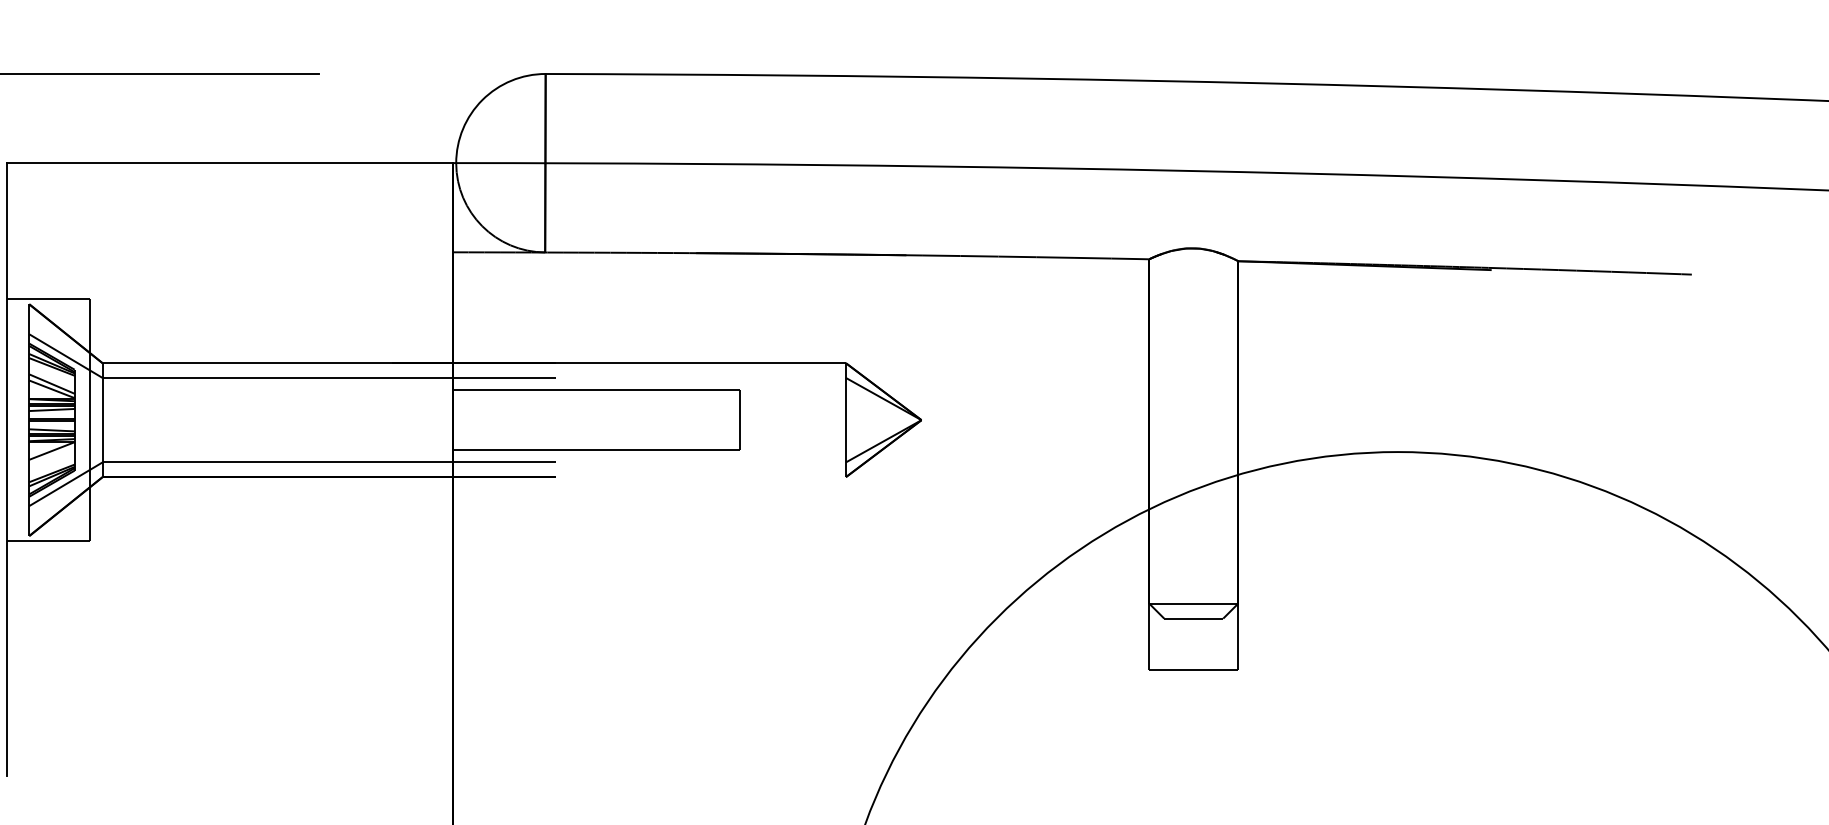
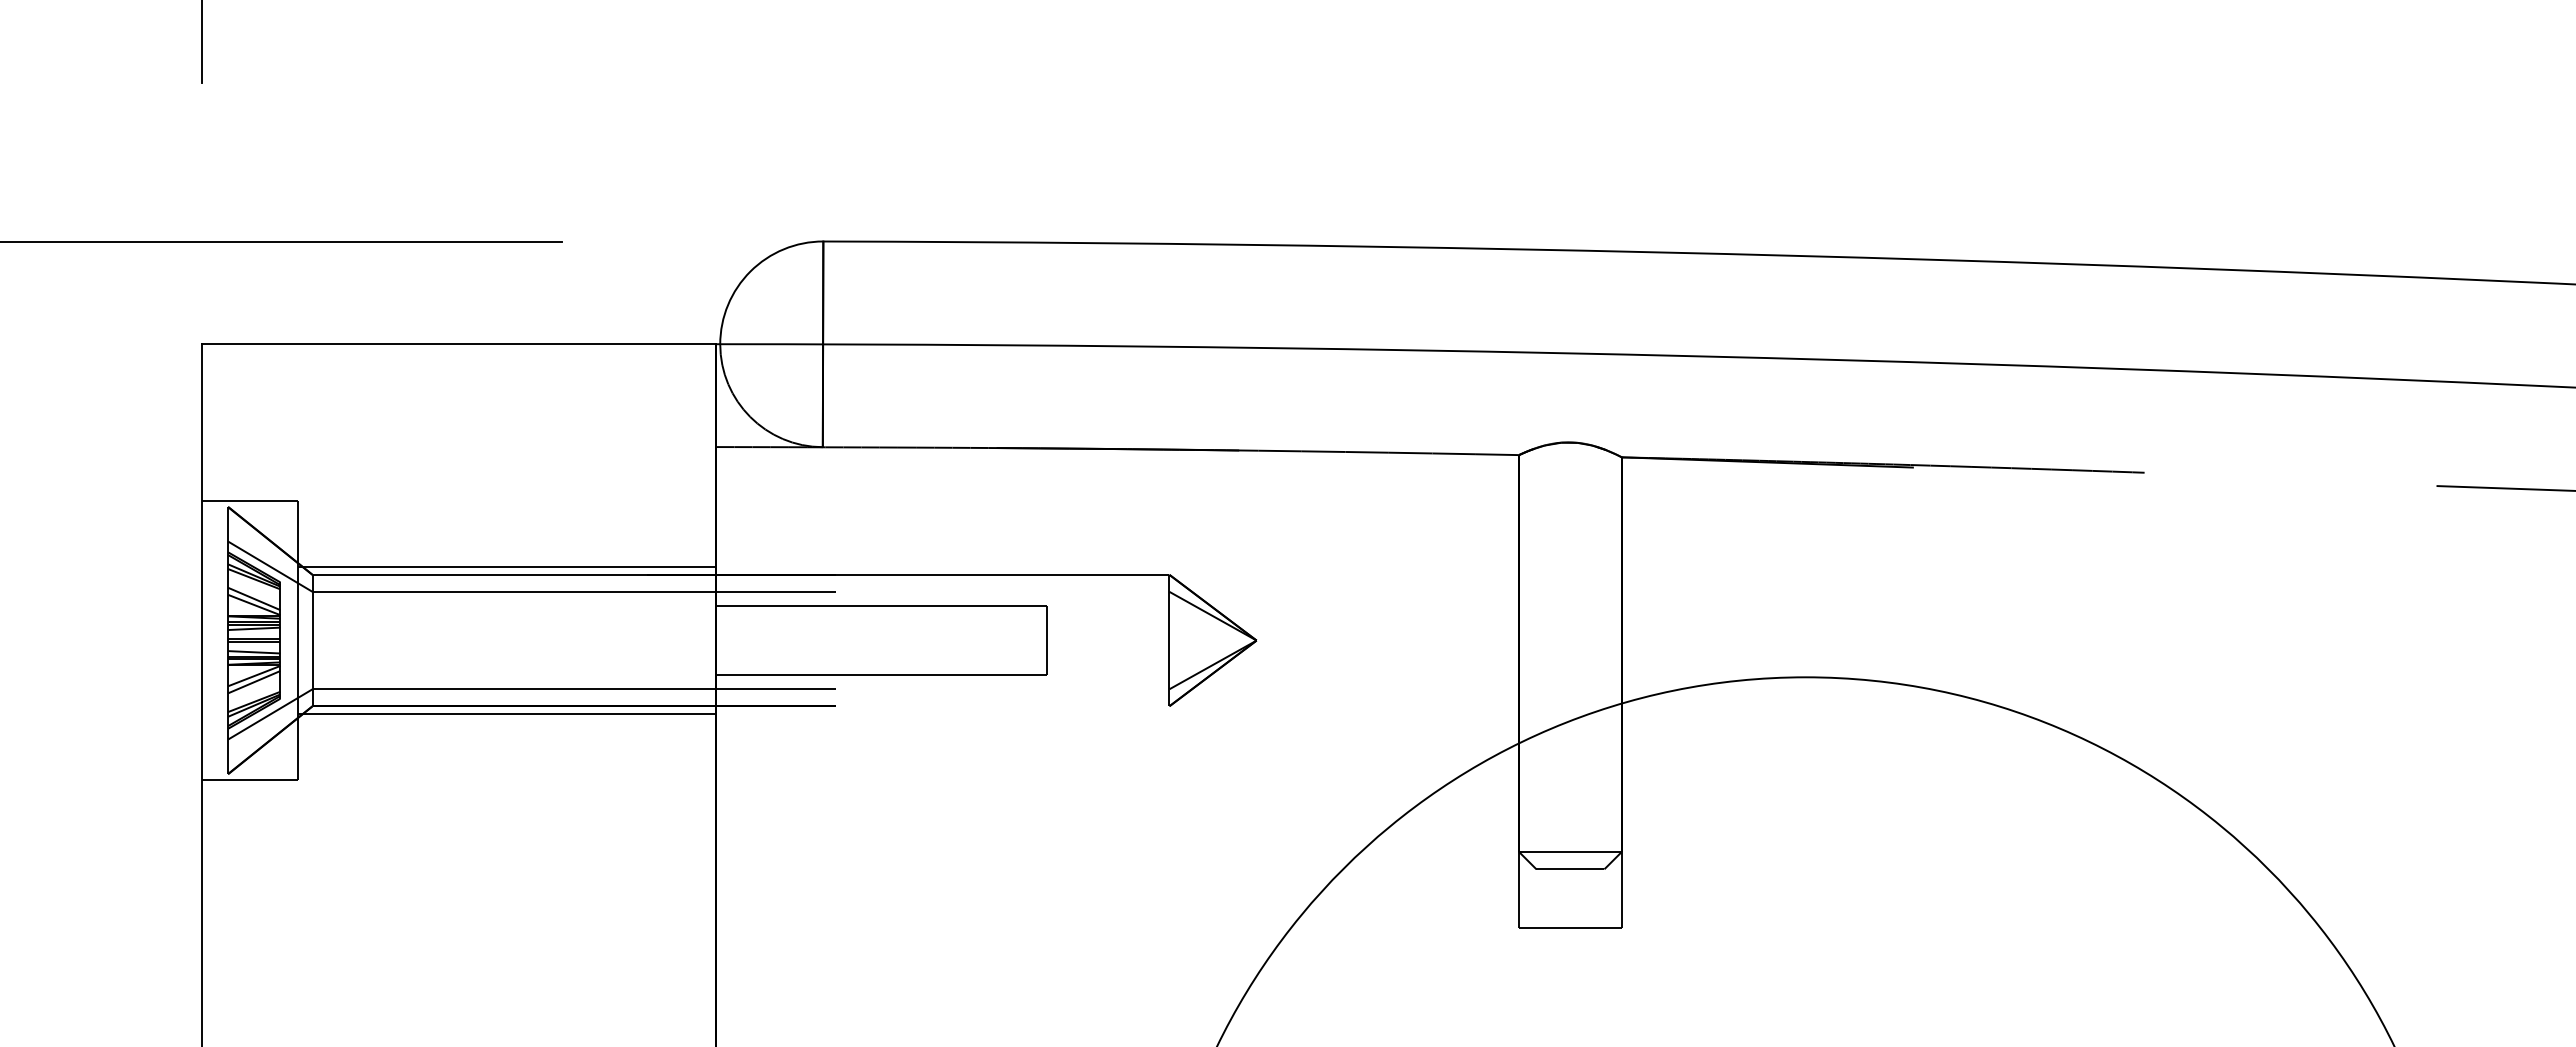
line: (270, 355) -> (506, 566), added
line: (52, 456) -> (254, 682), added
line: (270, 484) -> (506, 714), added

